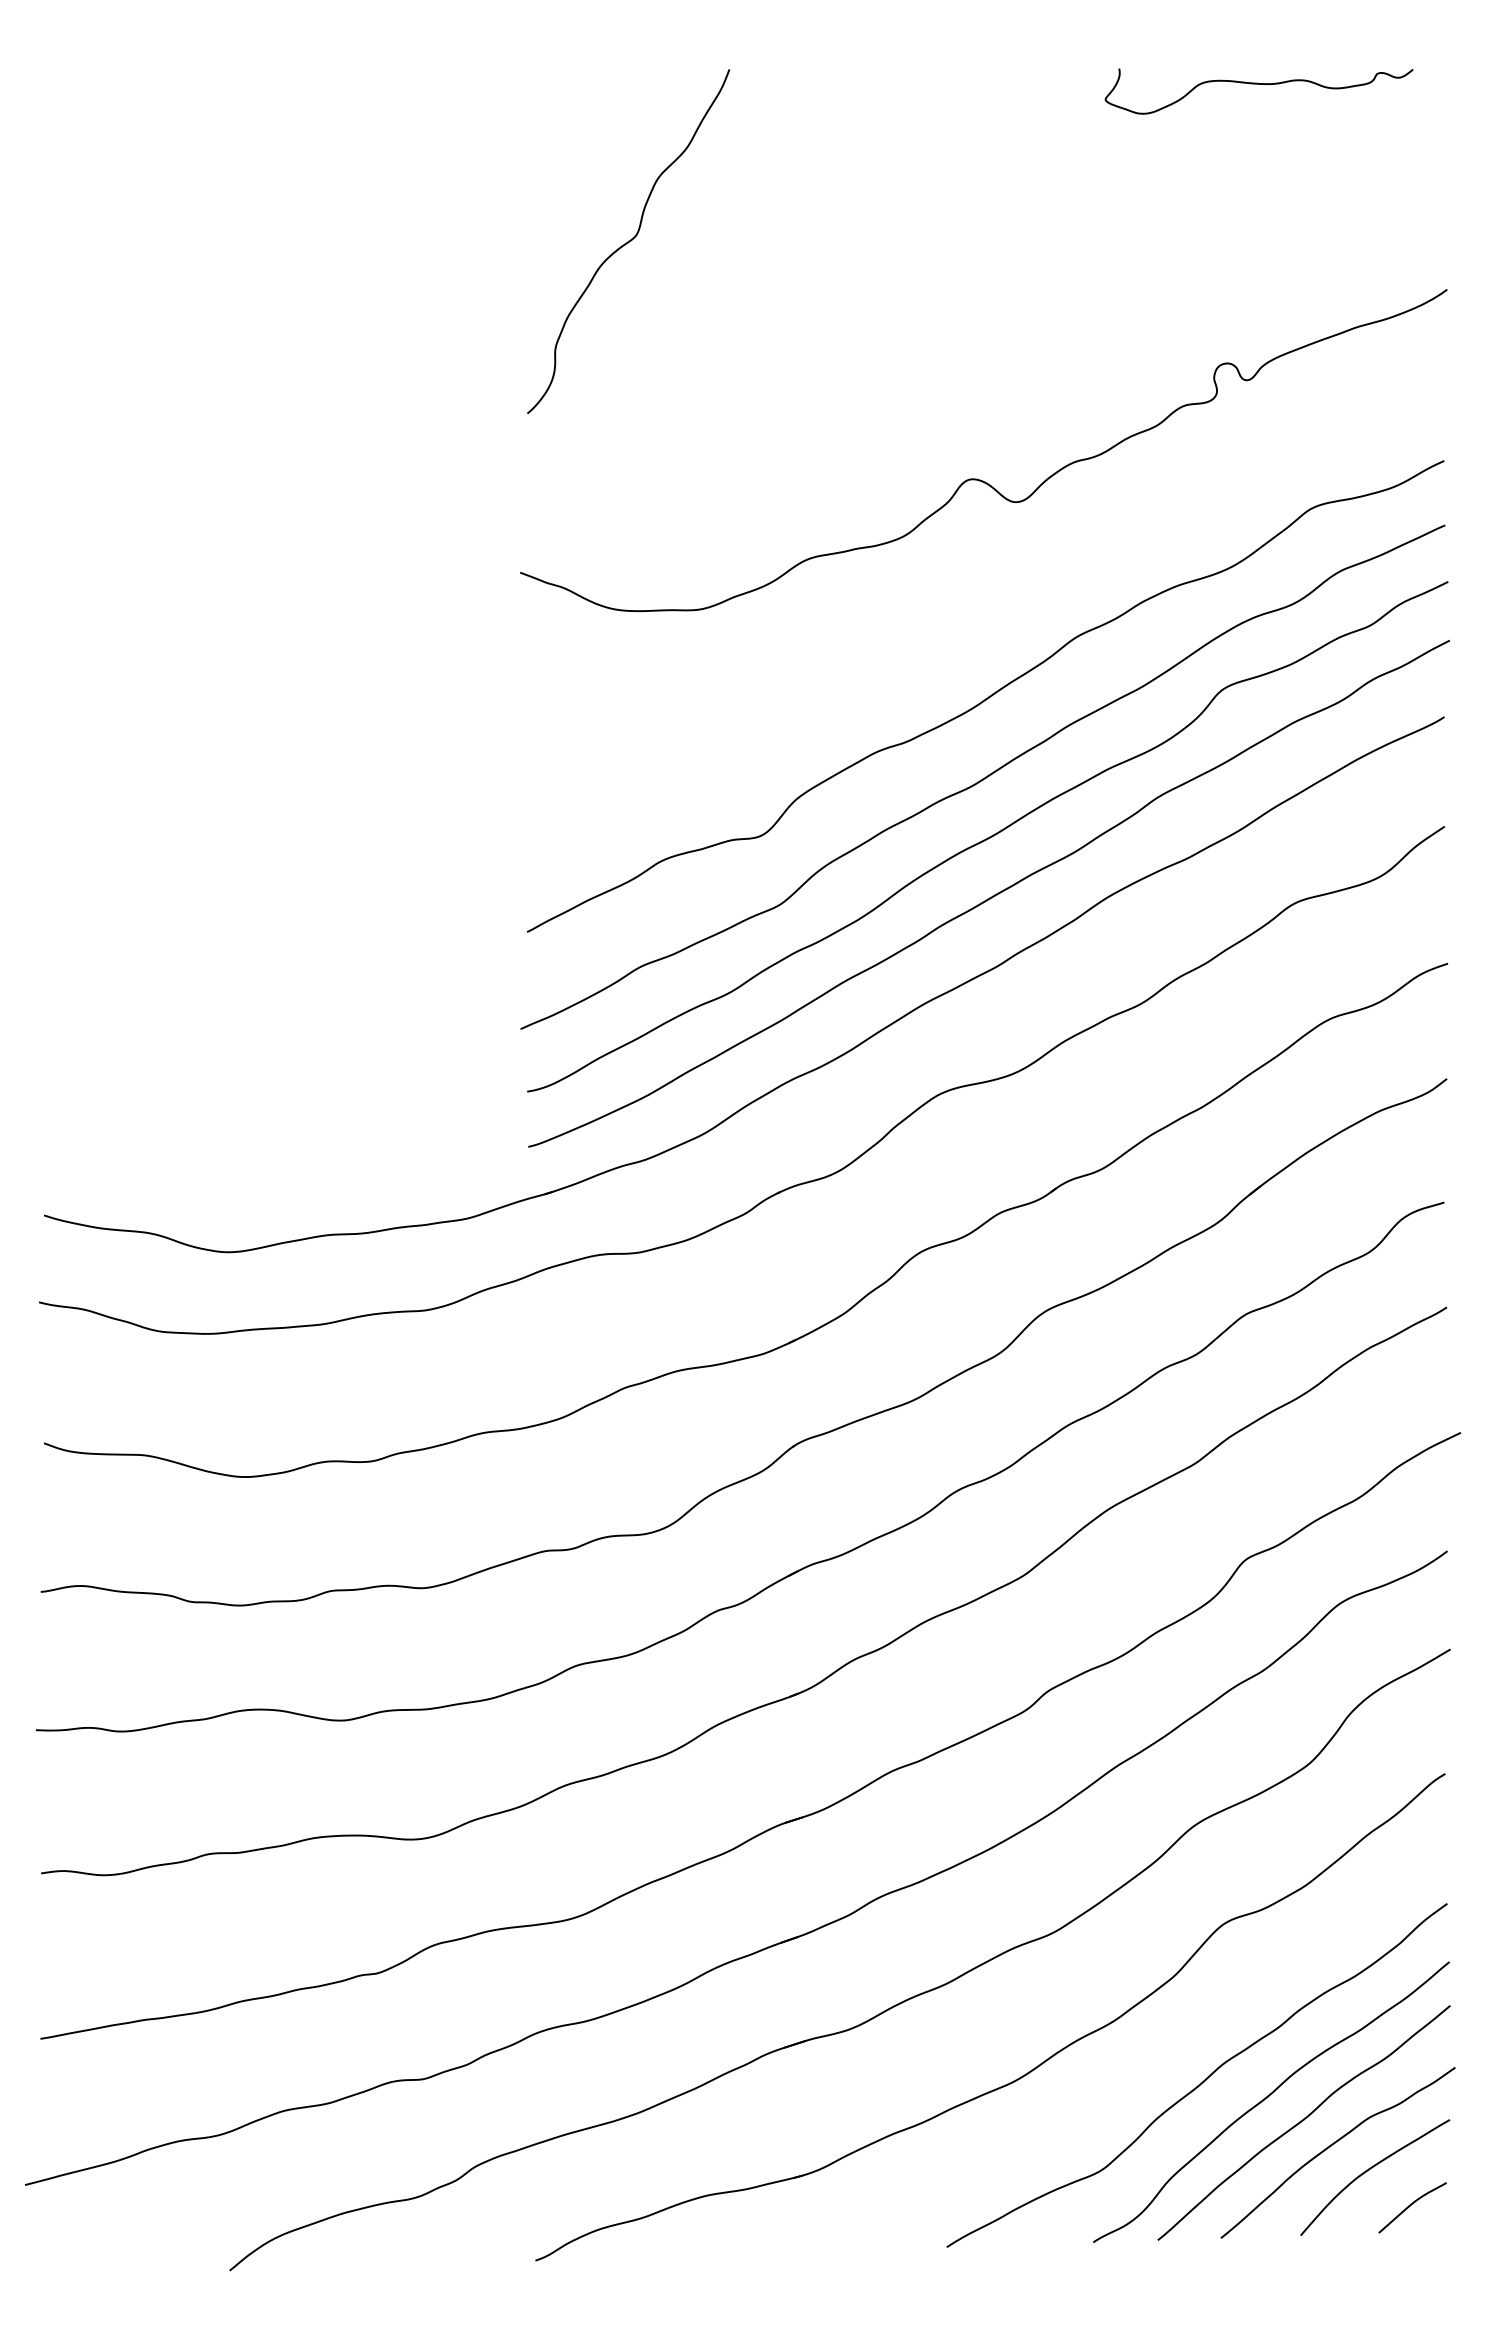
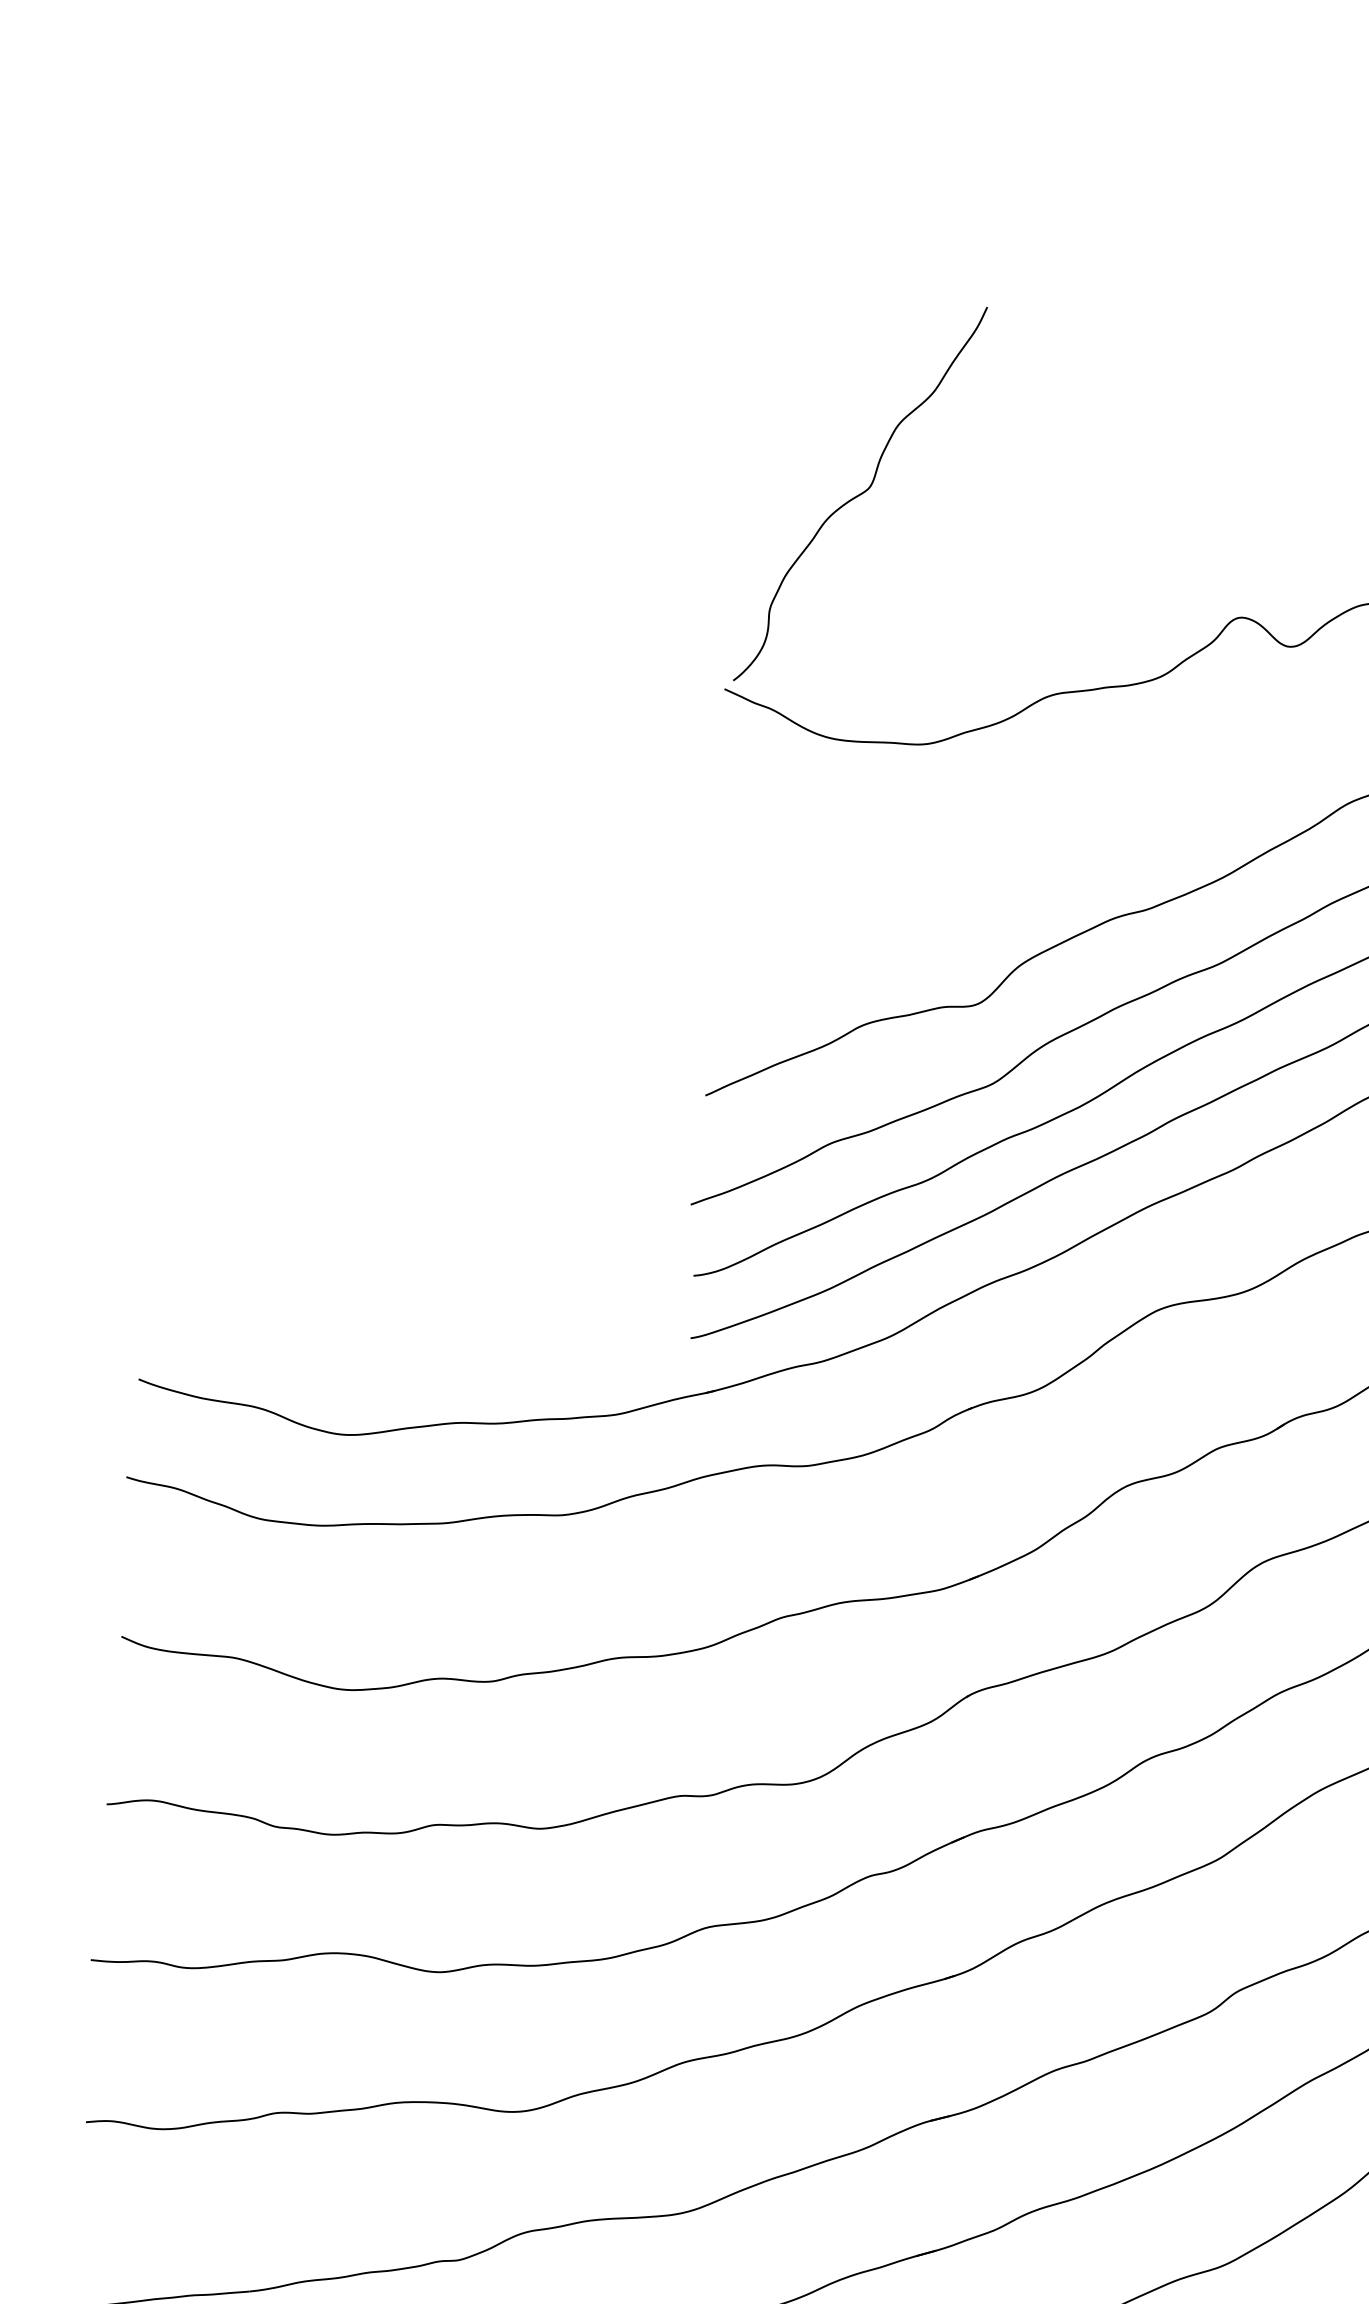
curve: (628, 241) -> (860, 493), moved

